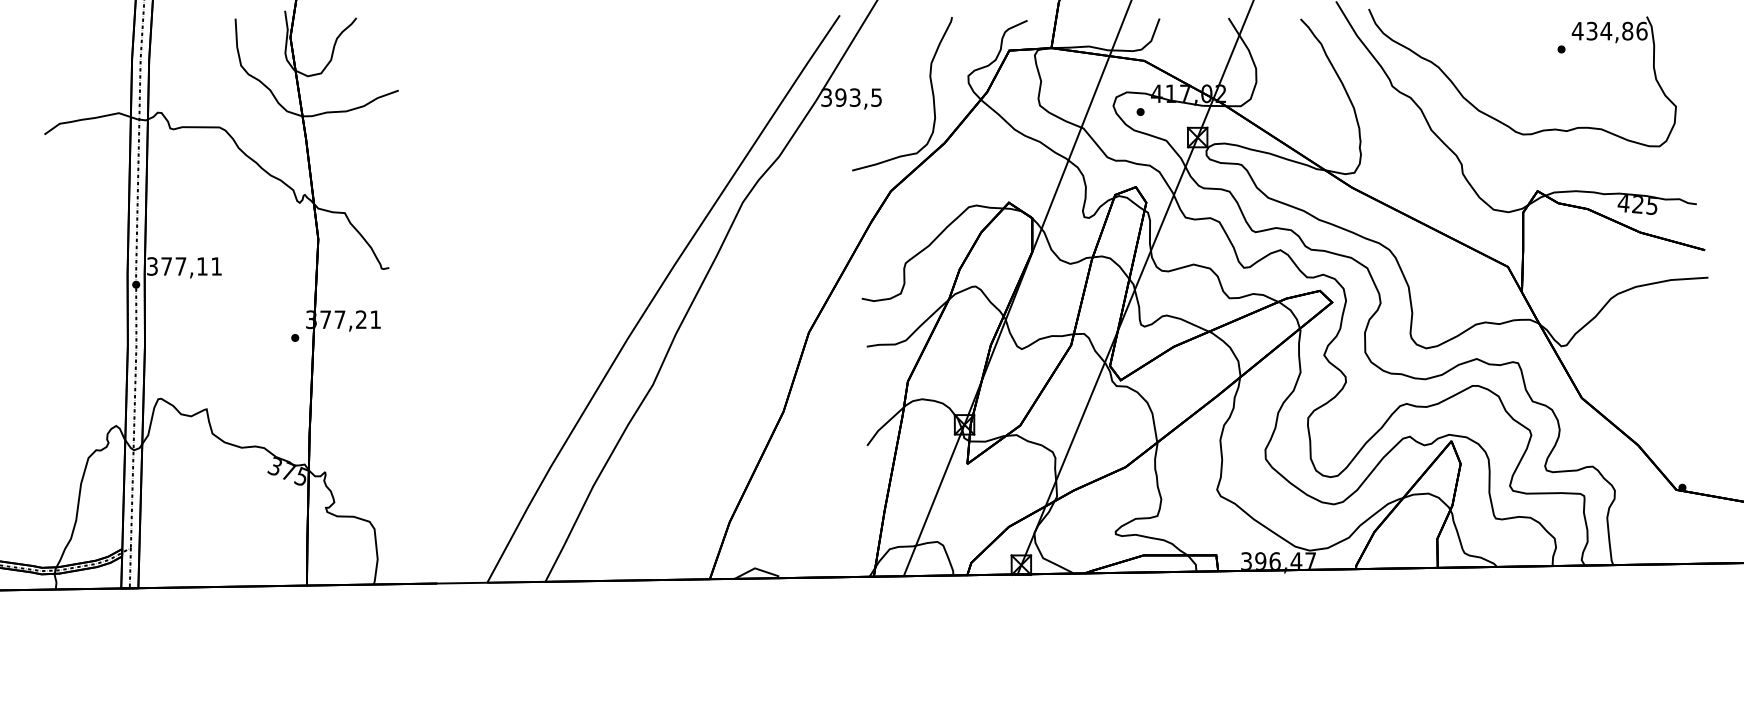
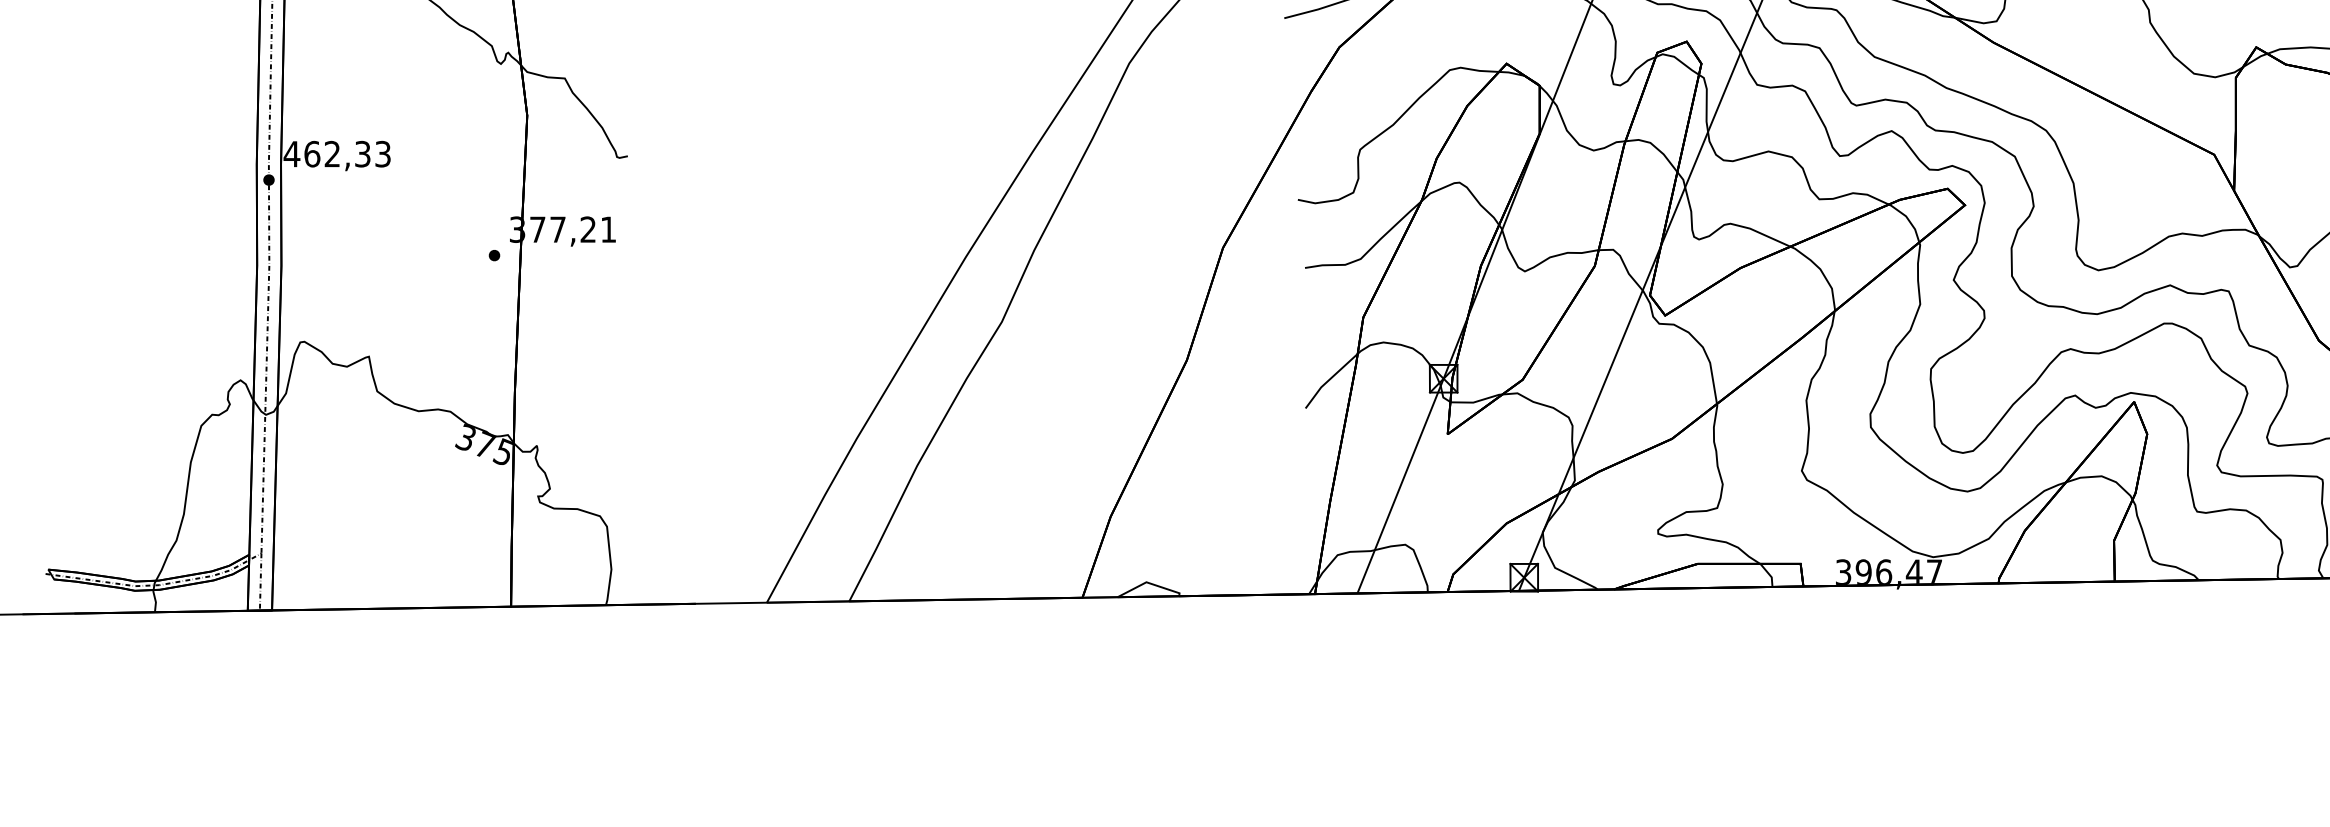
text: (183, 266) -> (336, 154), 377,11 -> 462,33

